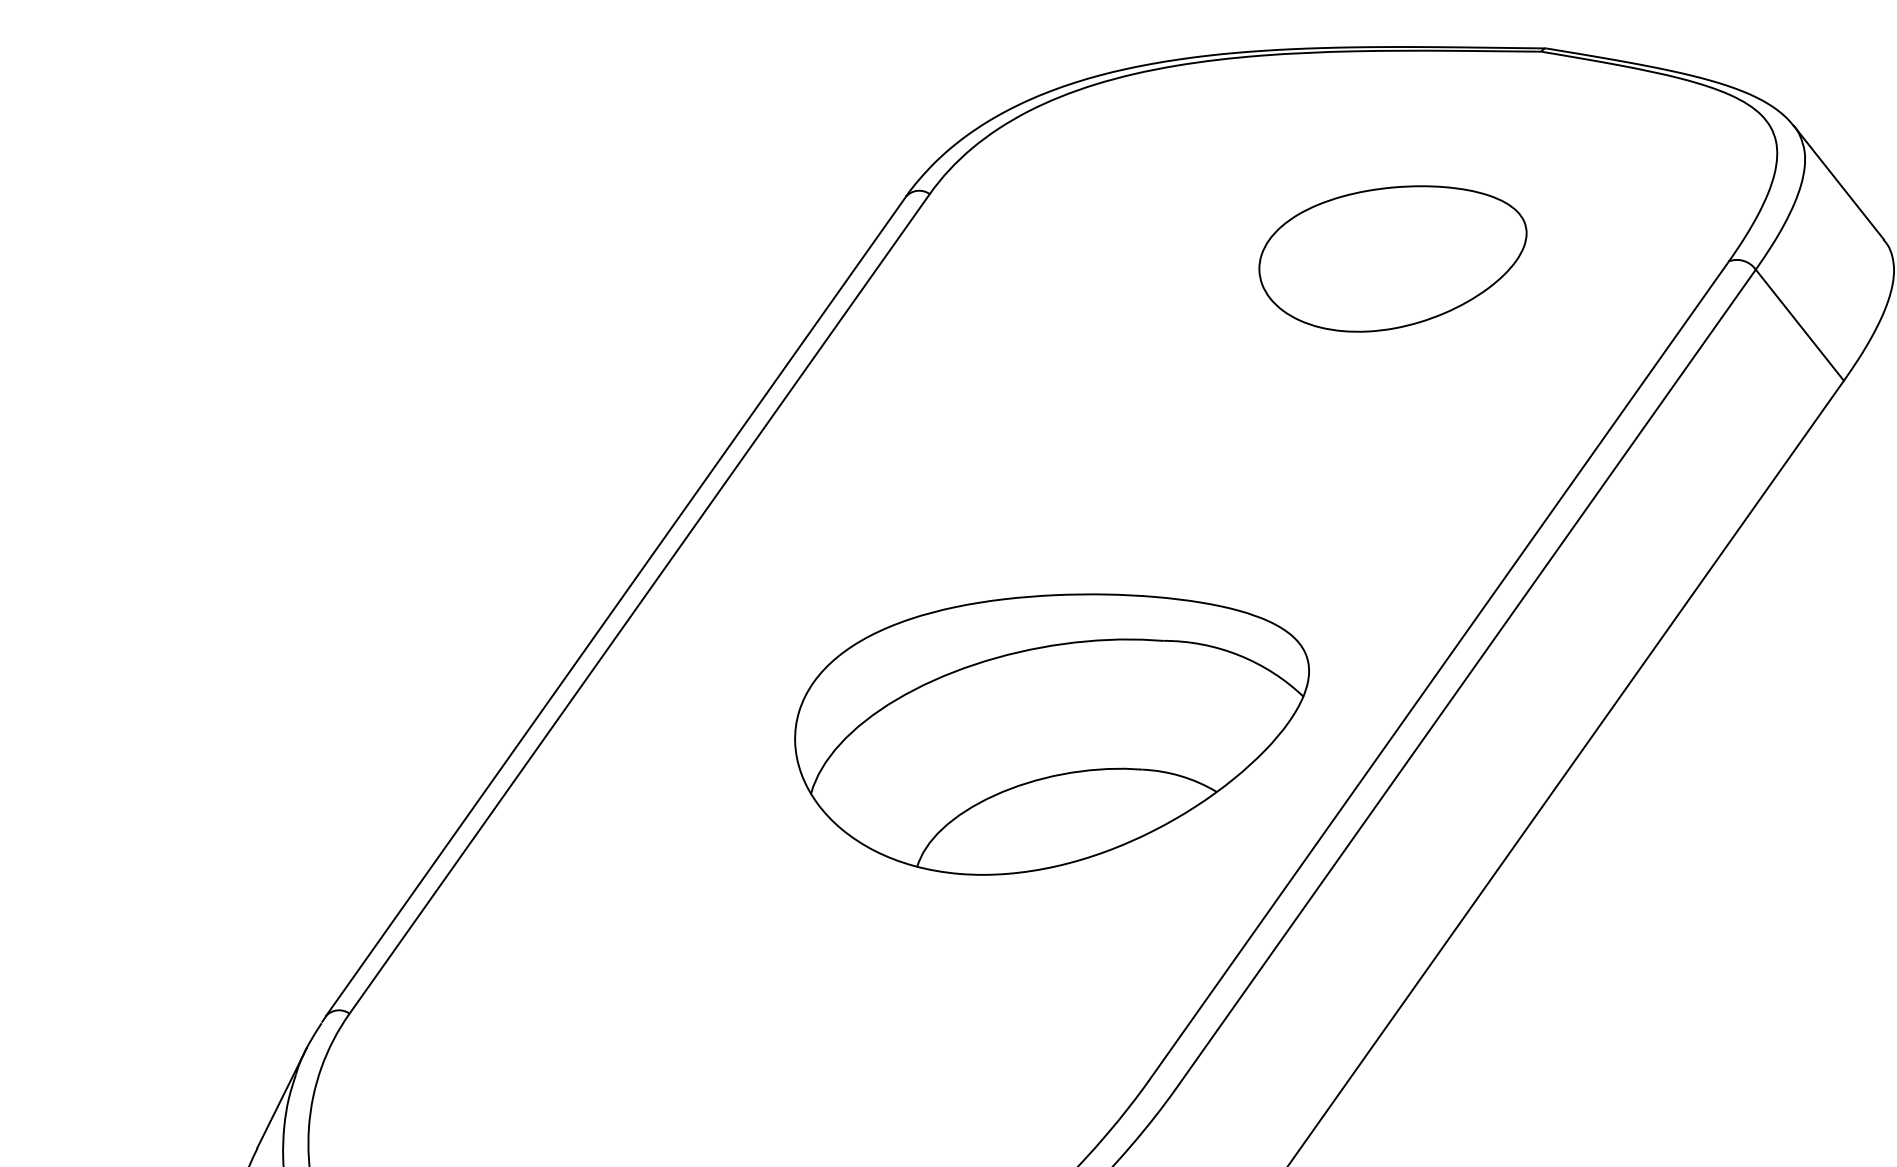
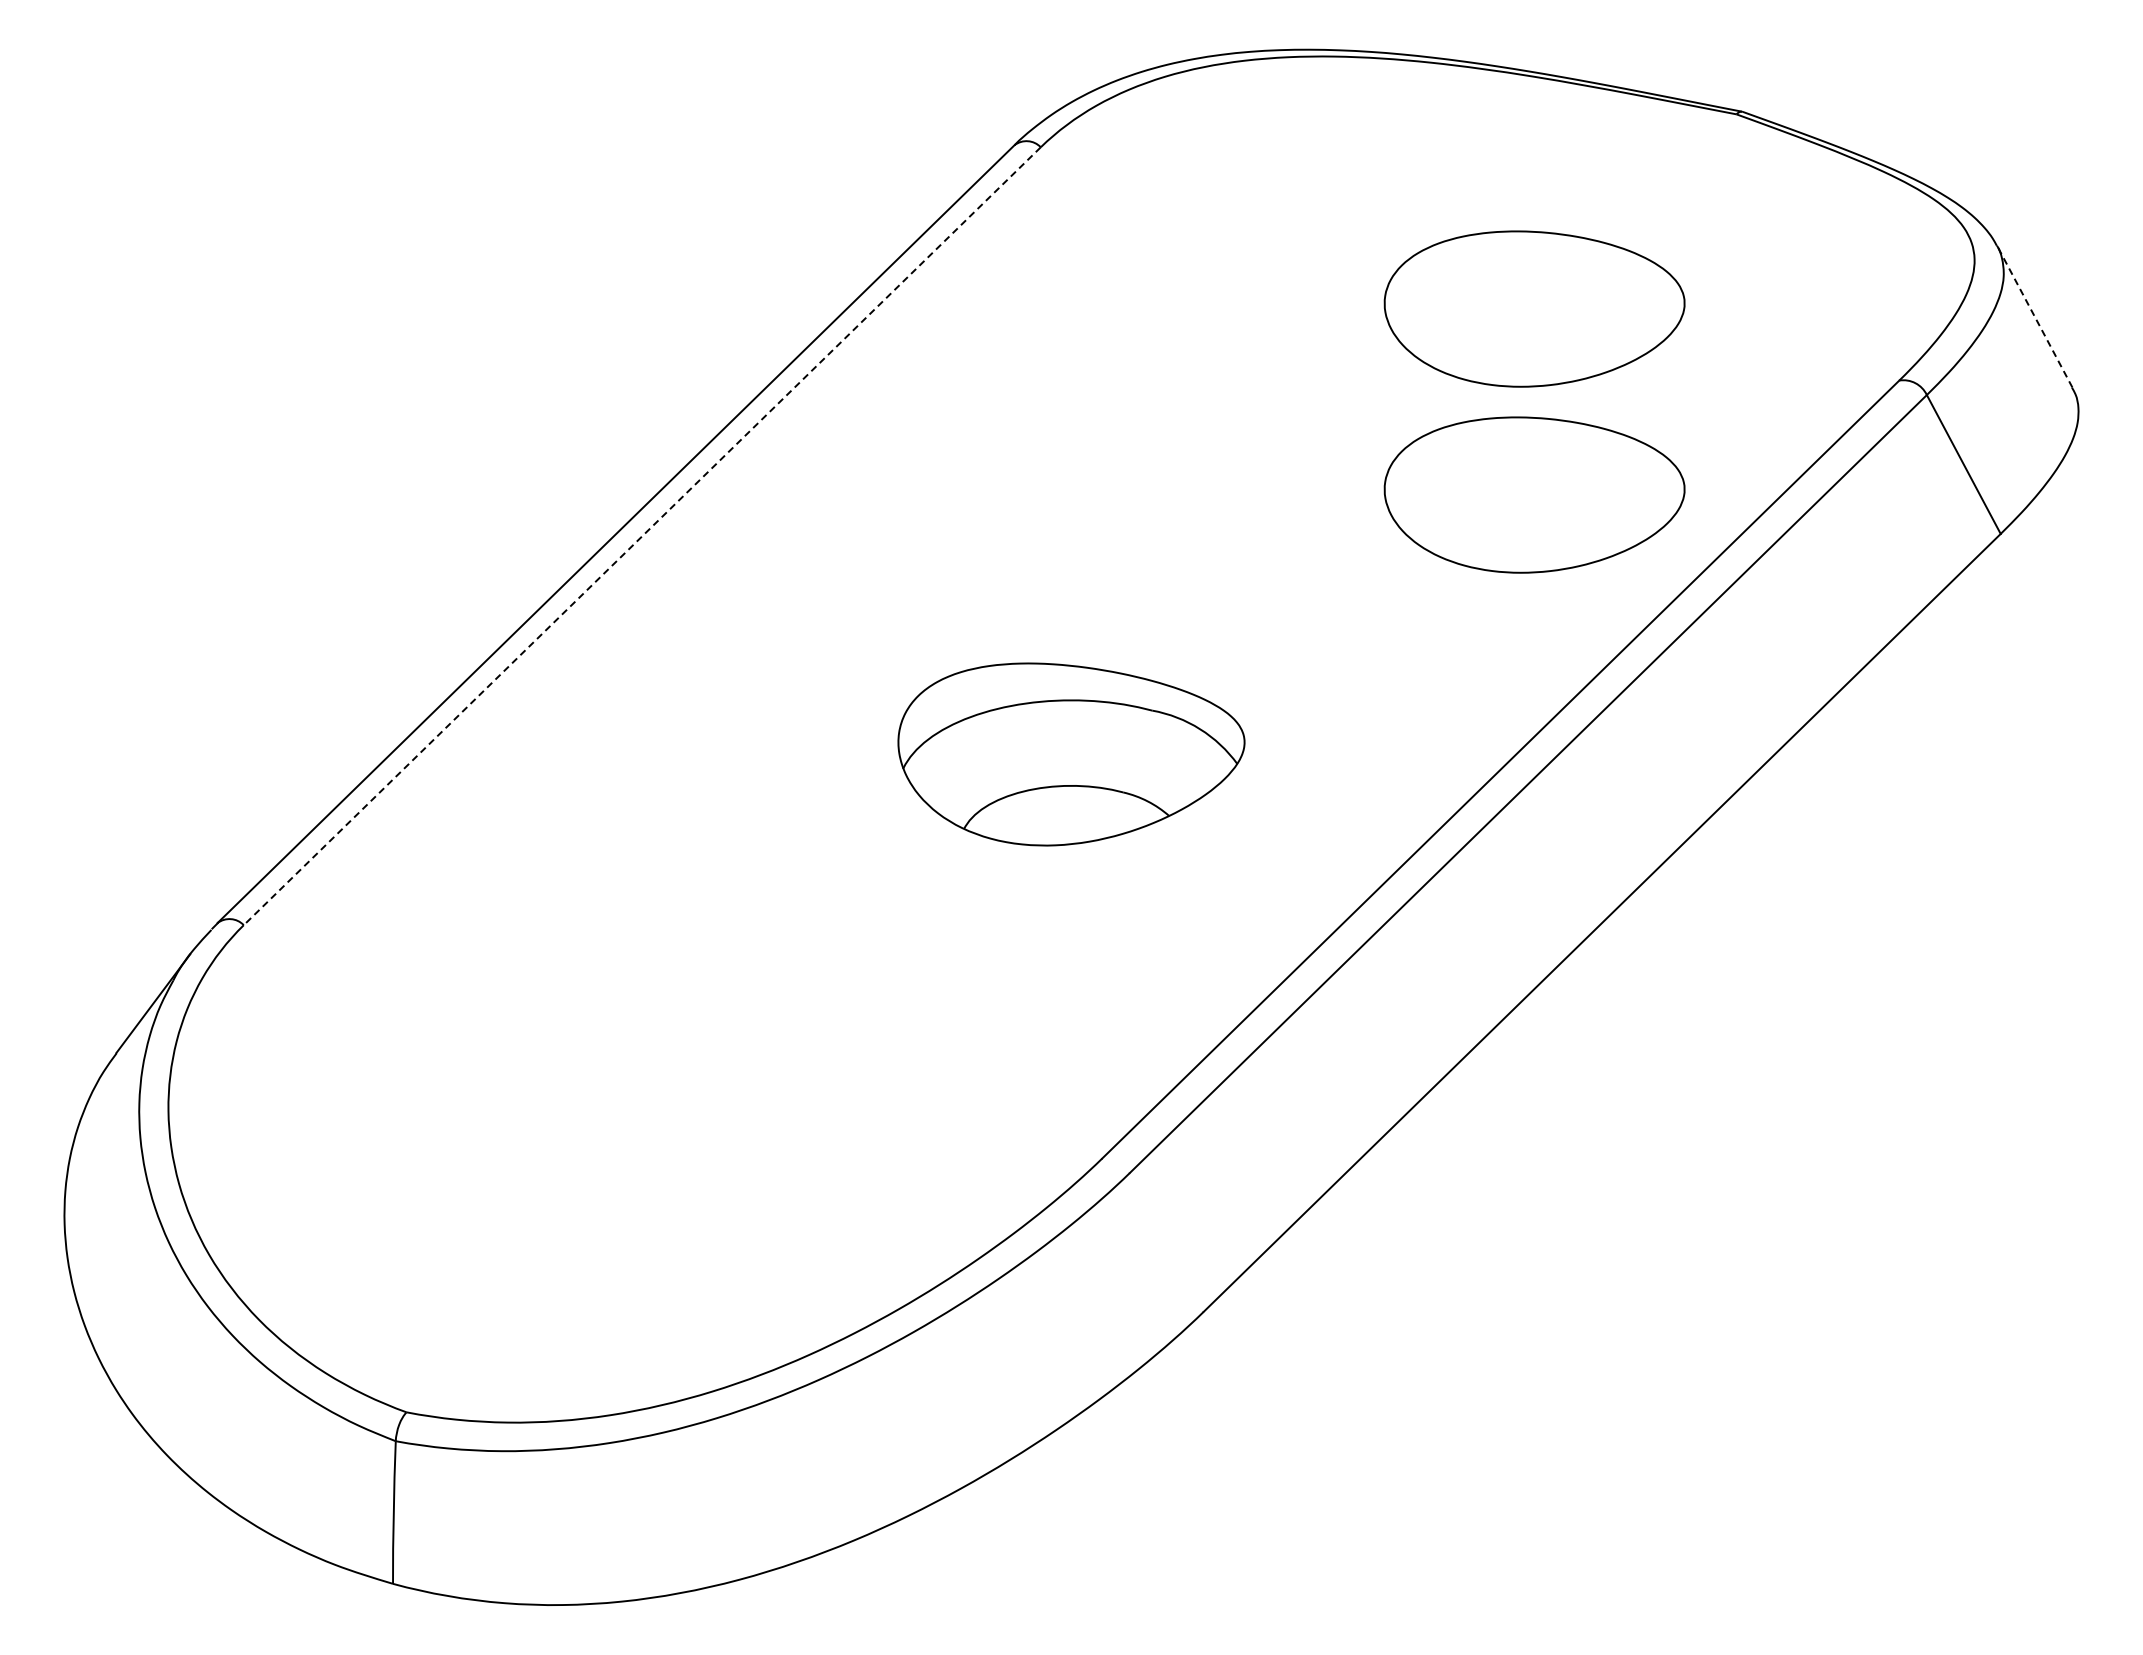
line: (1838, 182) -> (2034, 316), solid -> dashed
part: (1424, 421) -> (1534, 494), added
line: (639, 604) -> (642, 536), solid -> dashed
part: (1055, 727) -> (1071, 754), size x0.6

